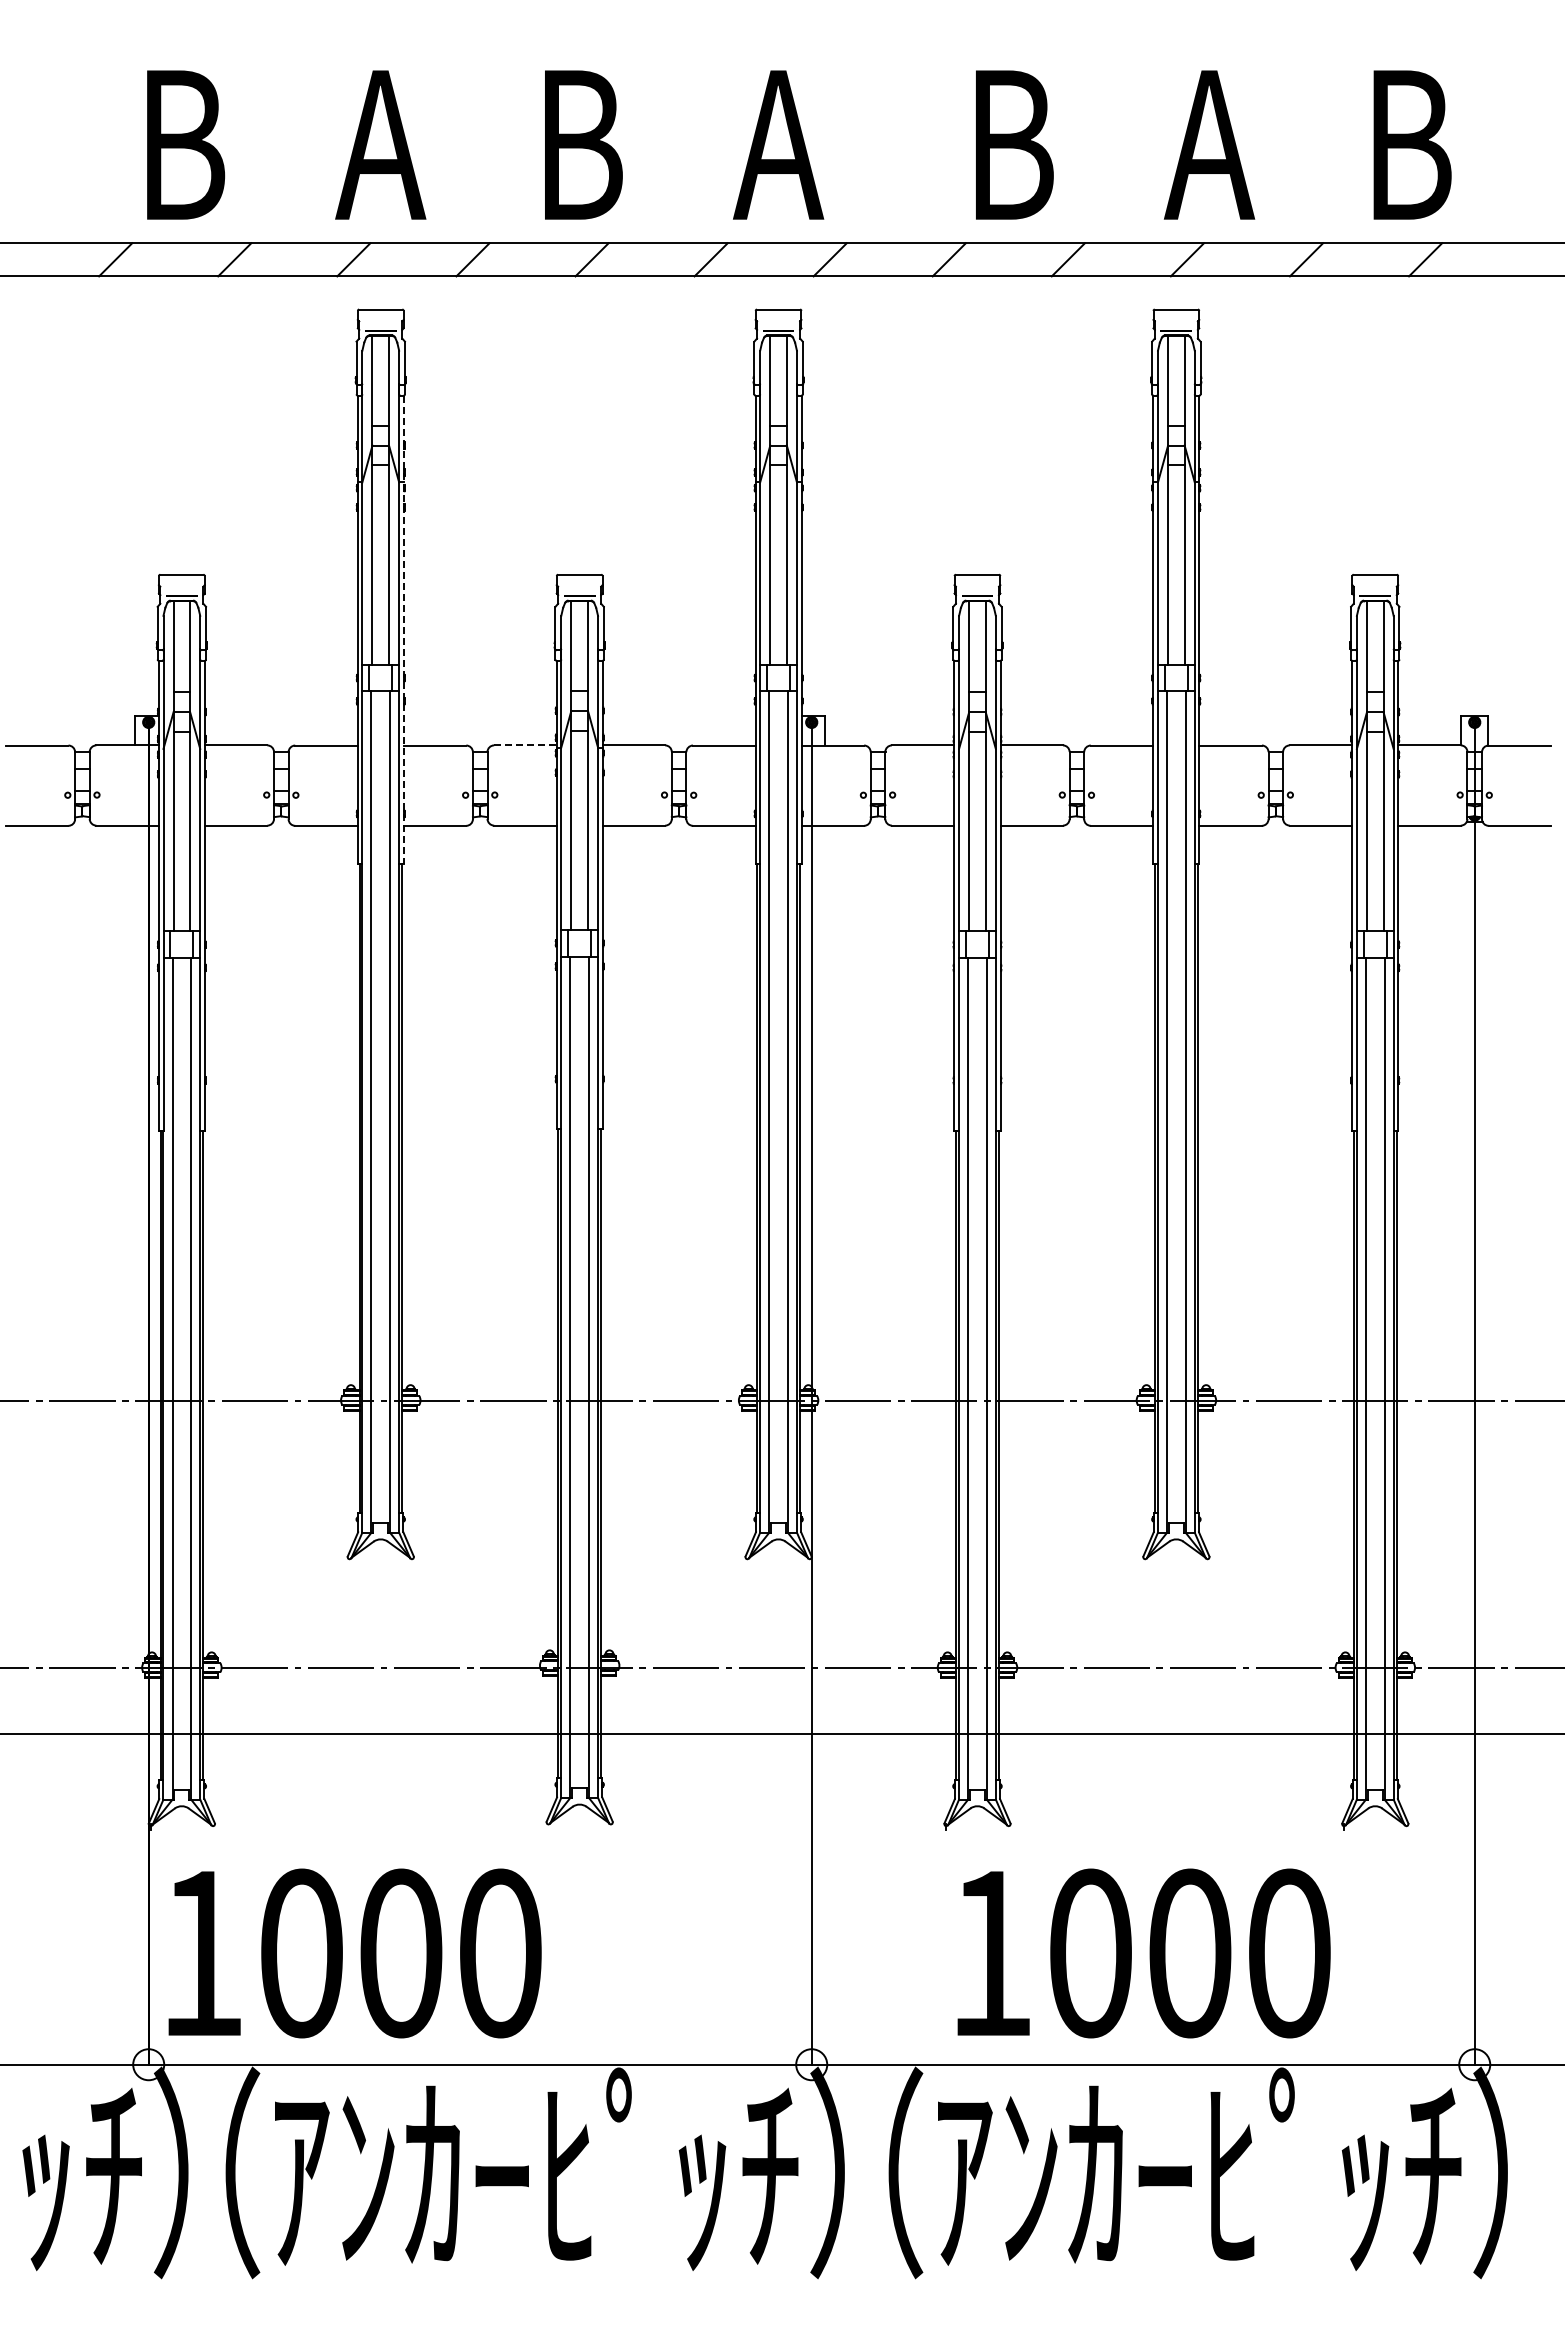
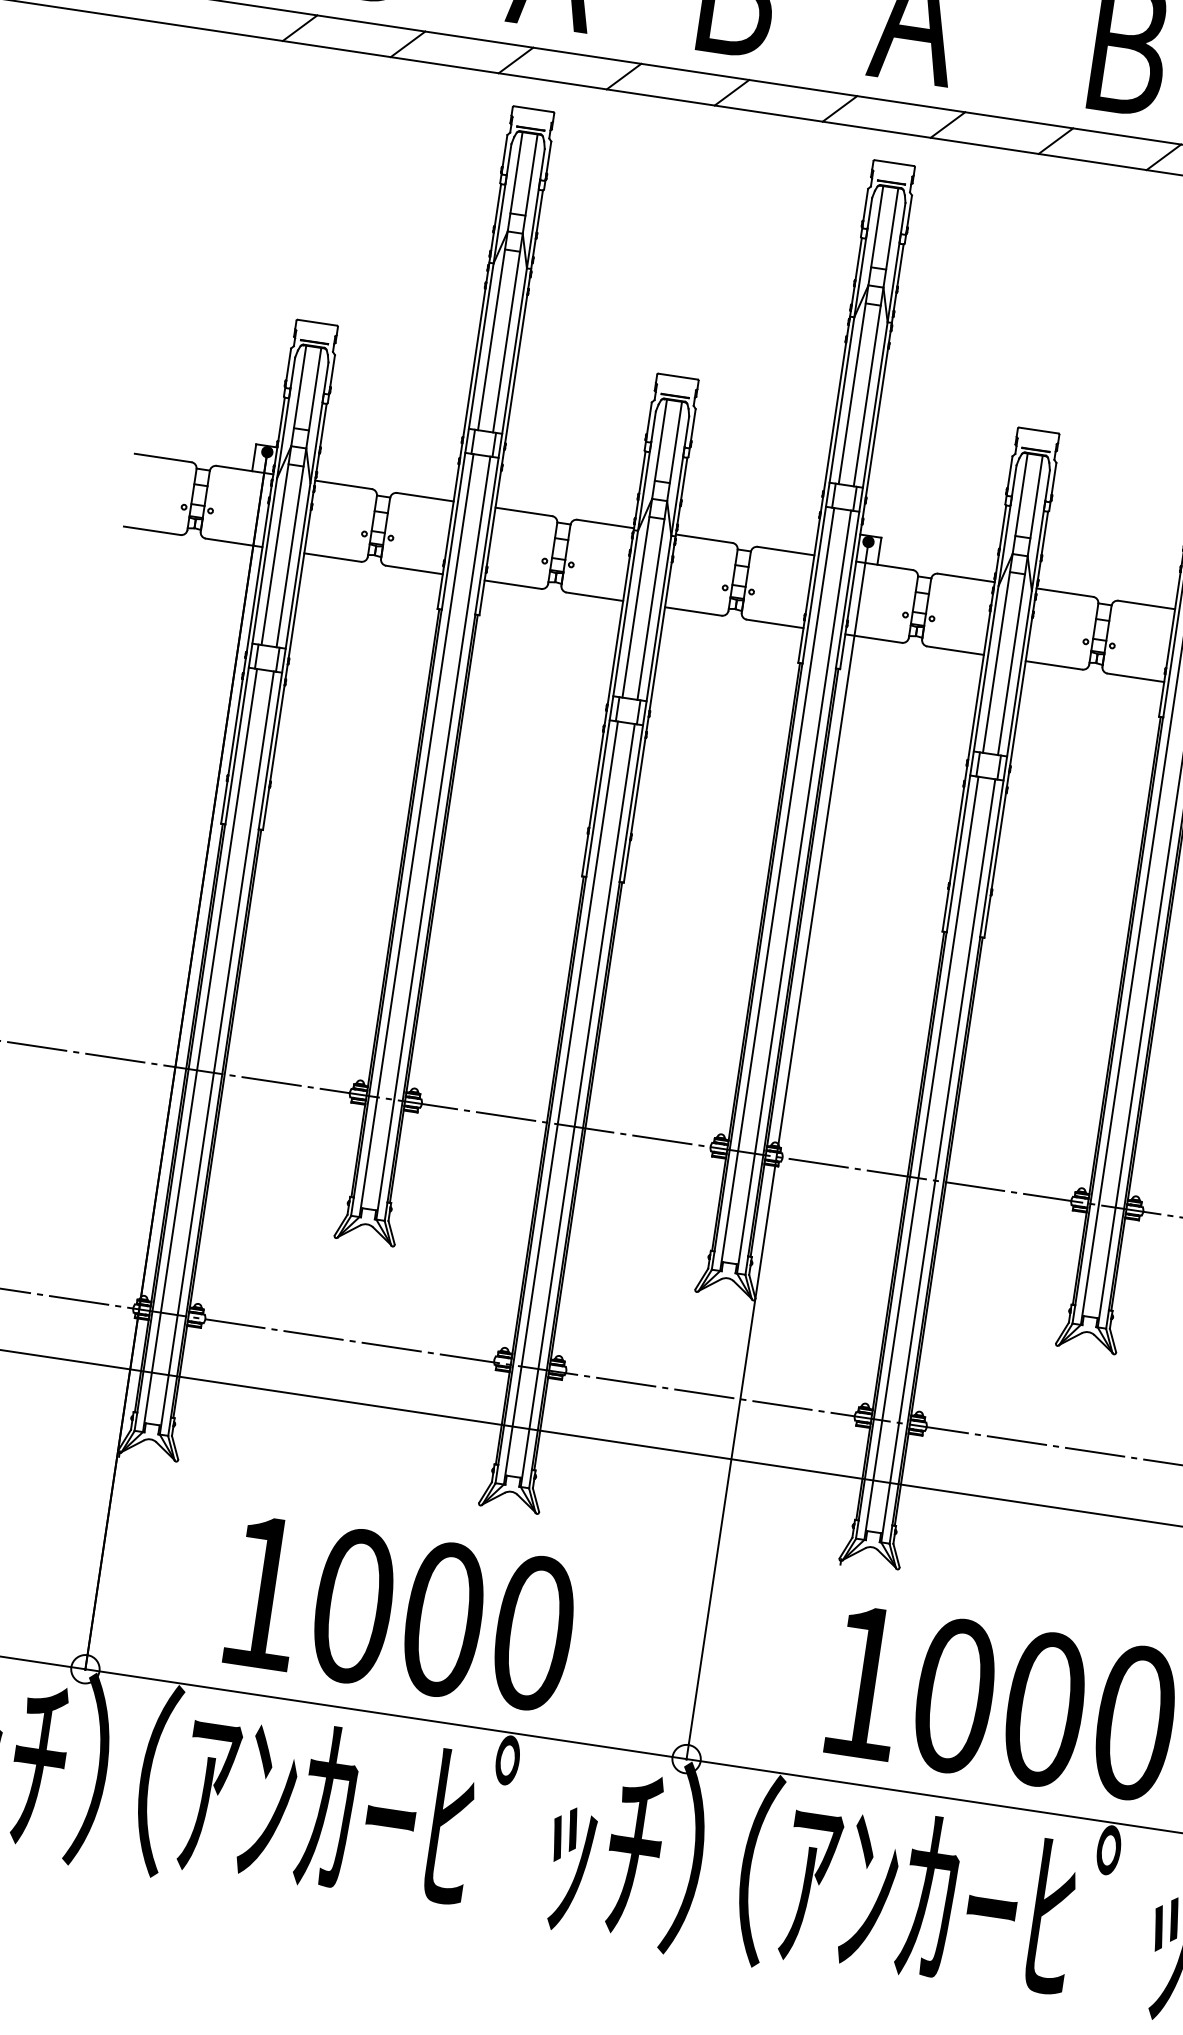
line: (403, 630) -> (510, 403), dashed -> solid
line: (525, 745) -> (605, 524), dashed -> solid
text: (354, 1953) -> (401, 1613), moved

